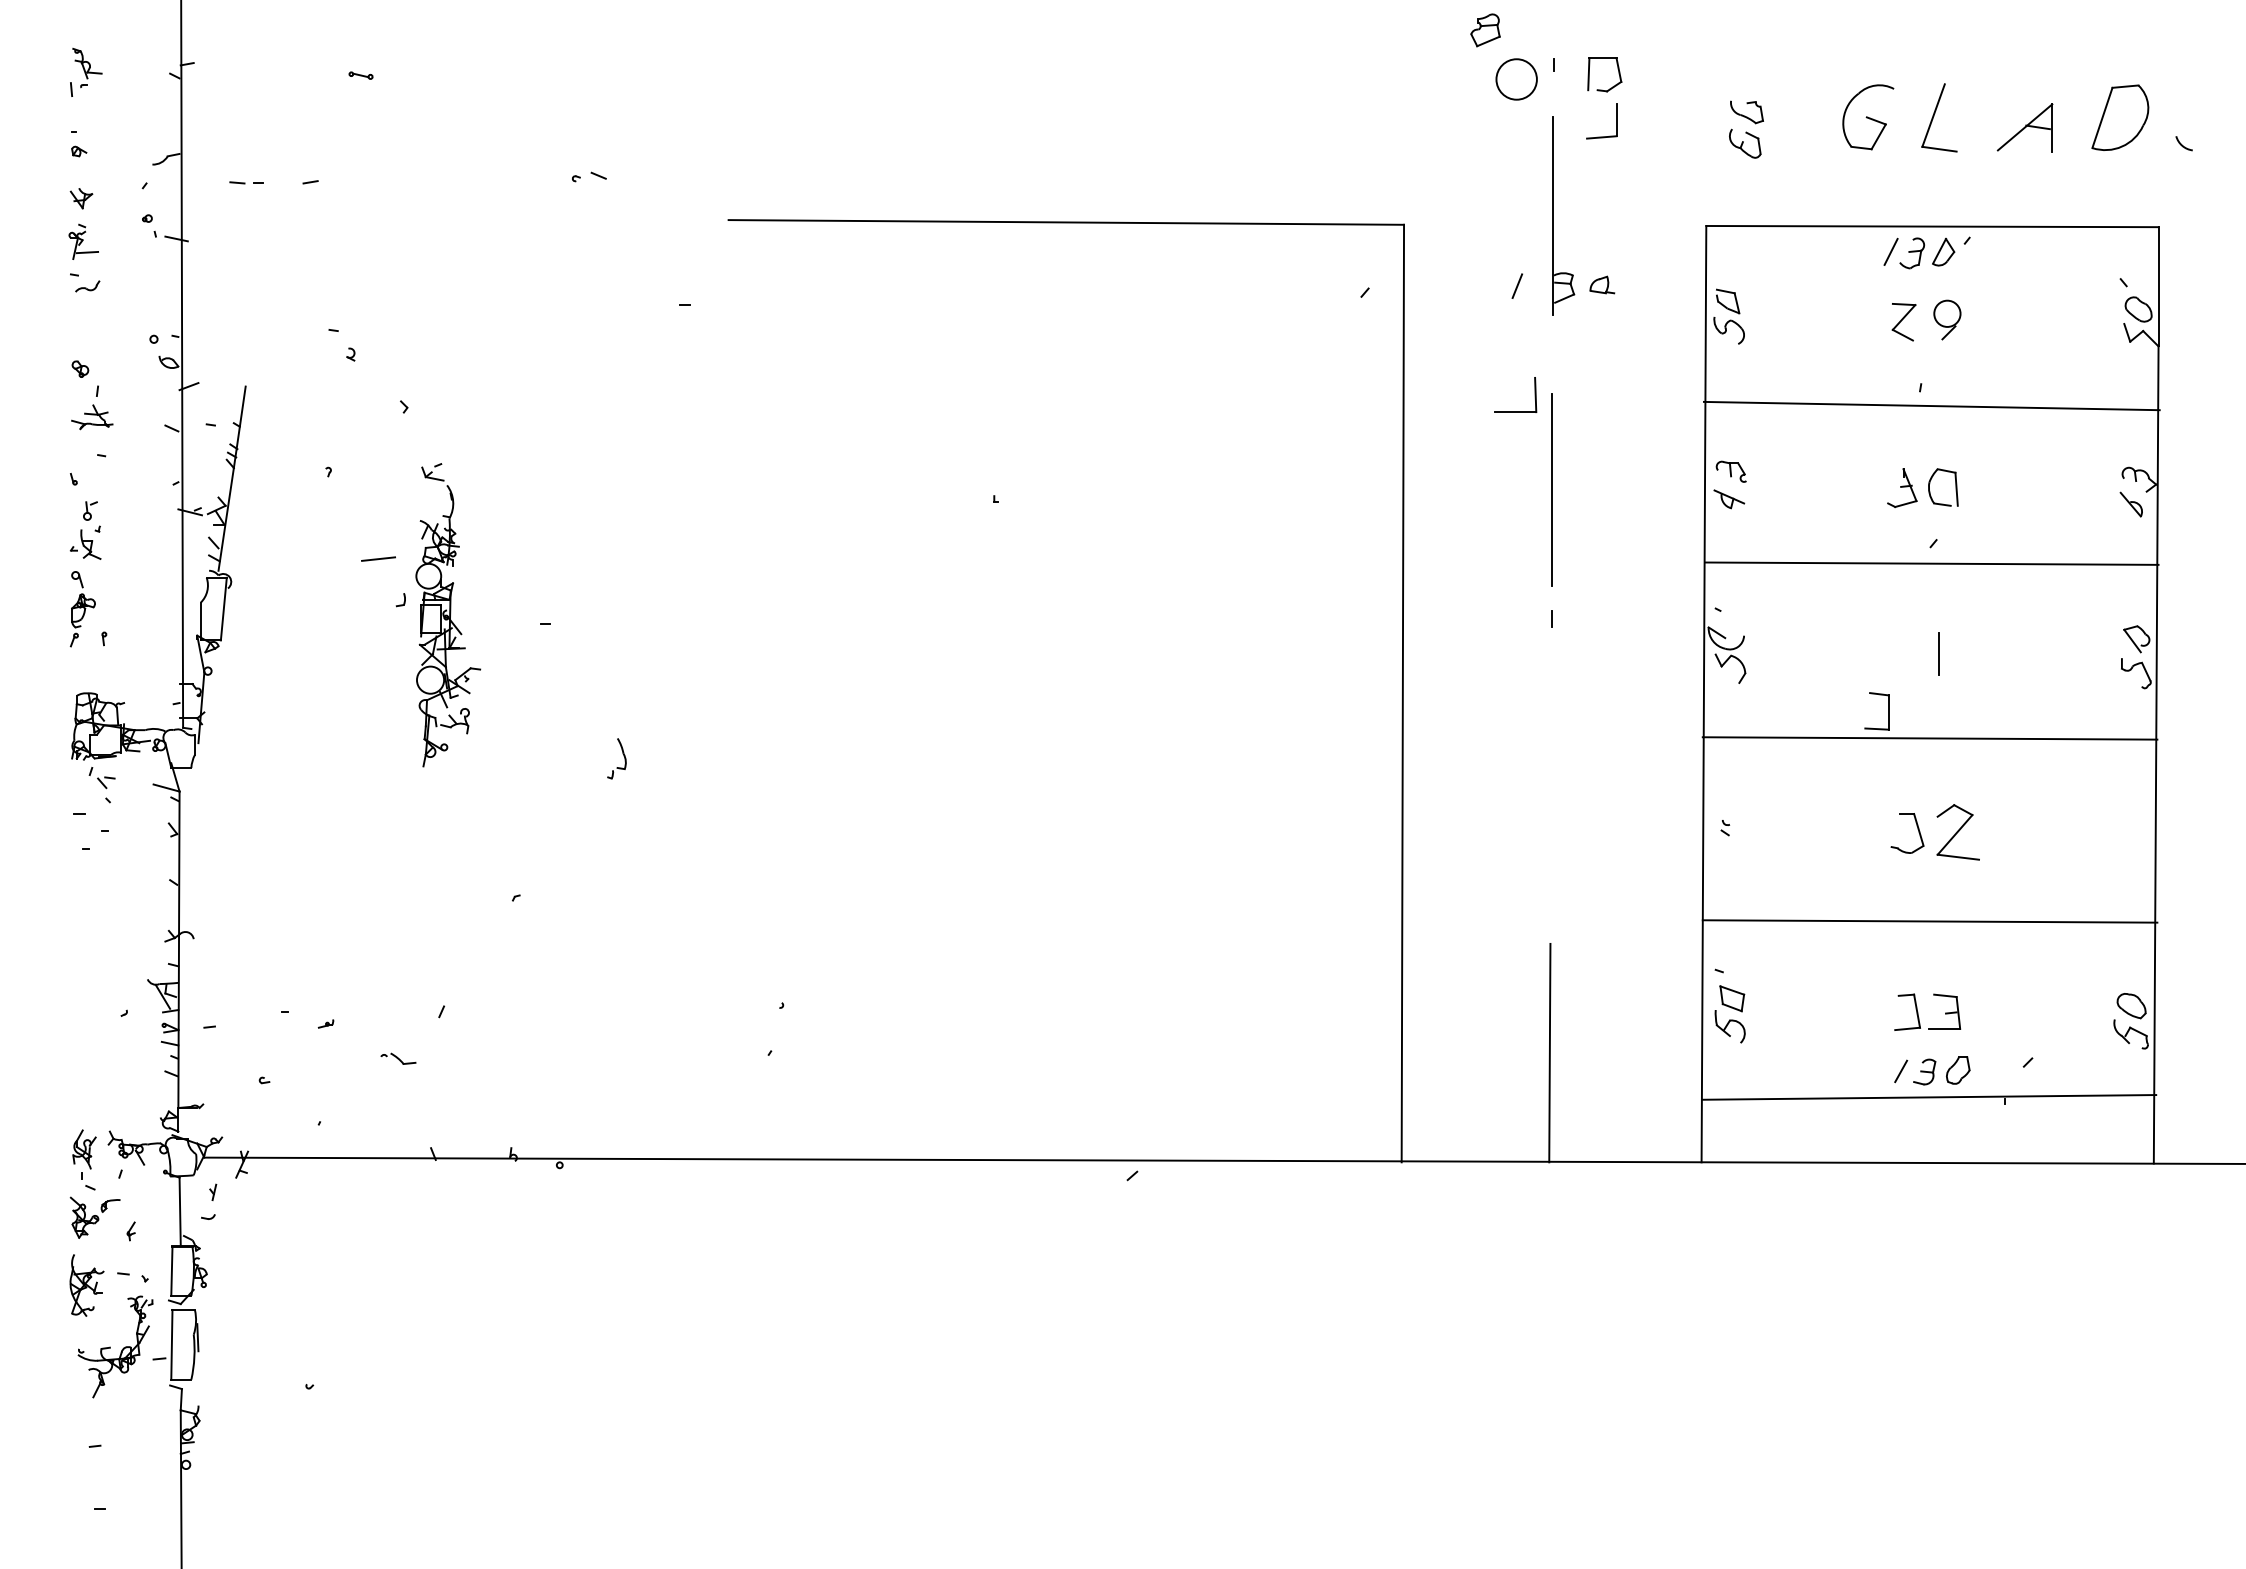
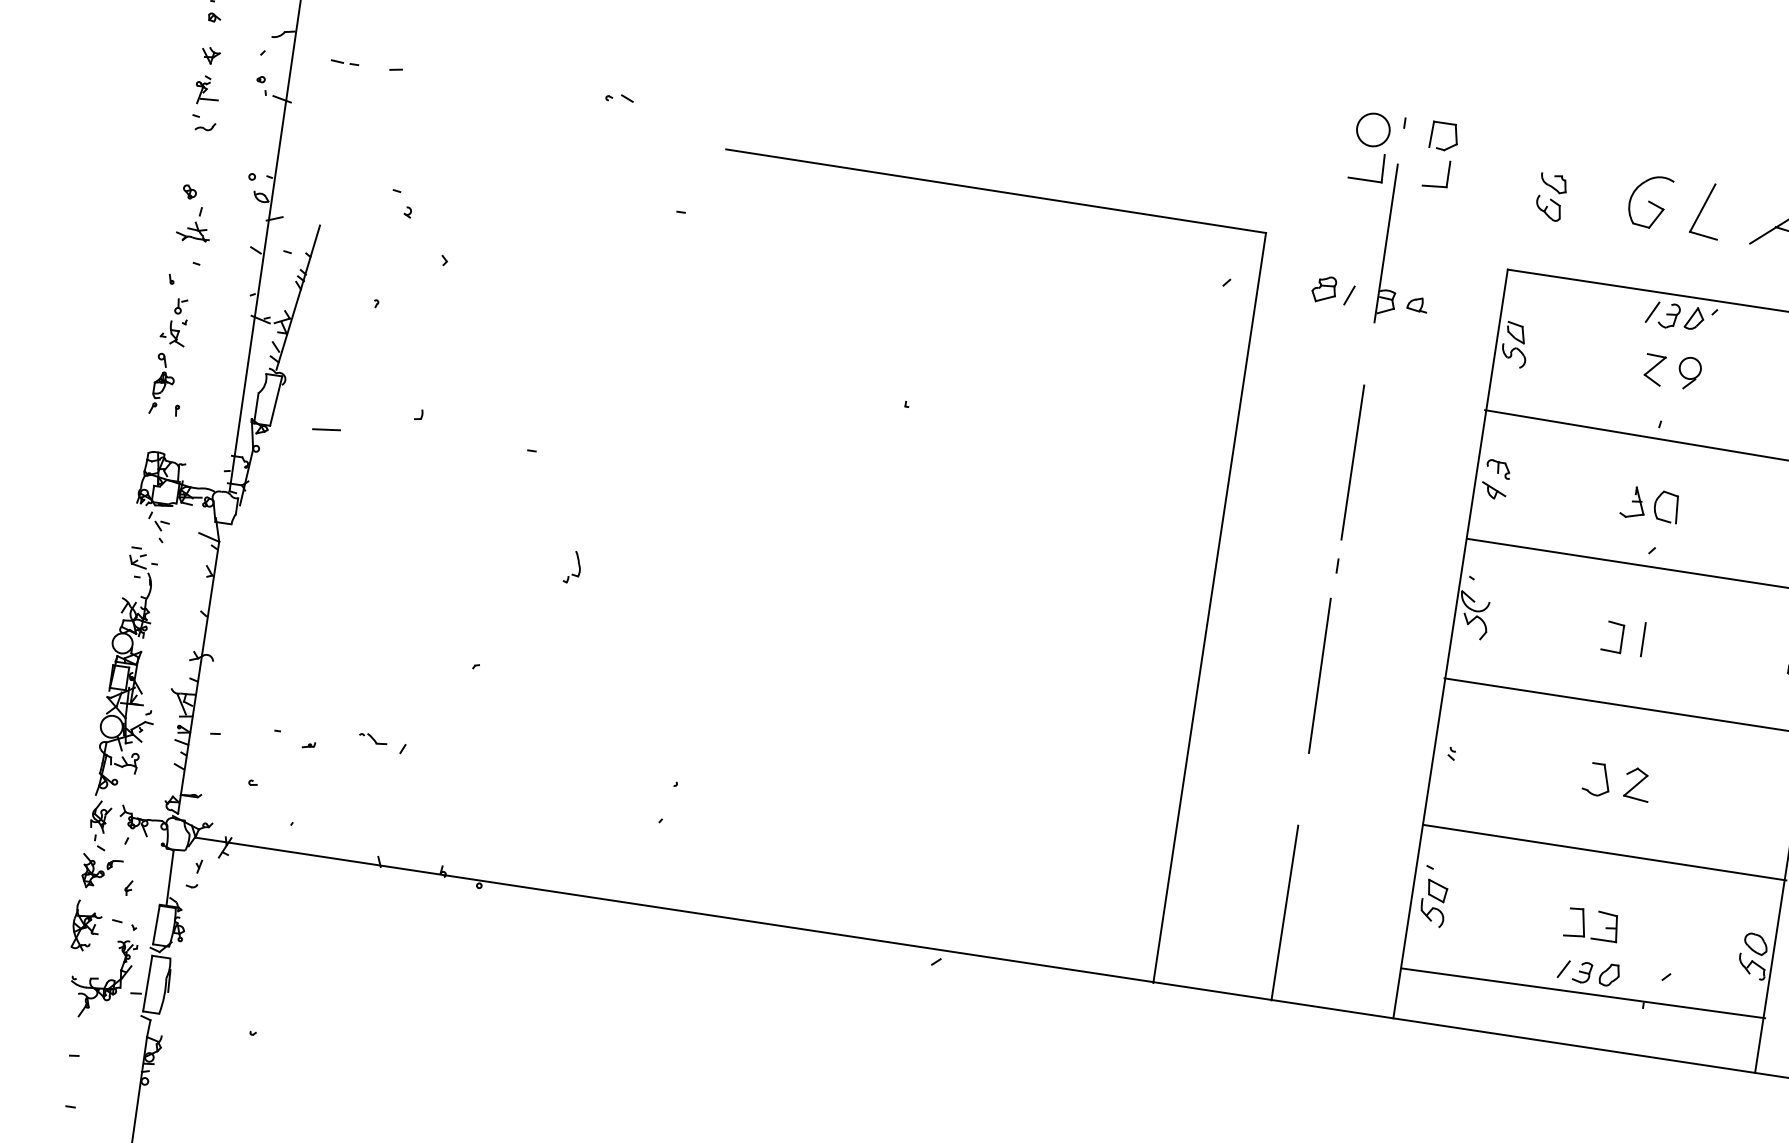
part: (1485, 30) -> (1324, 289), moved
part: (1515, 411) -> (1365, 179), moved
line: (378, 558) -> (326, 429), moved
part: (448, 615) -> (133, 677), moved
part: (1888, 711) -> (1621, 638), moved
line: (1549, 756) -> (1319, 675), added
part: (1958, 831) -> (1638, 783), size x0.71
part: (398, 1058) -> (373, 738), moved

